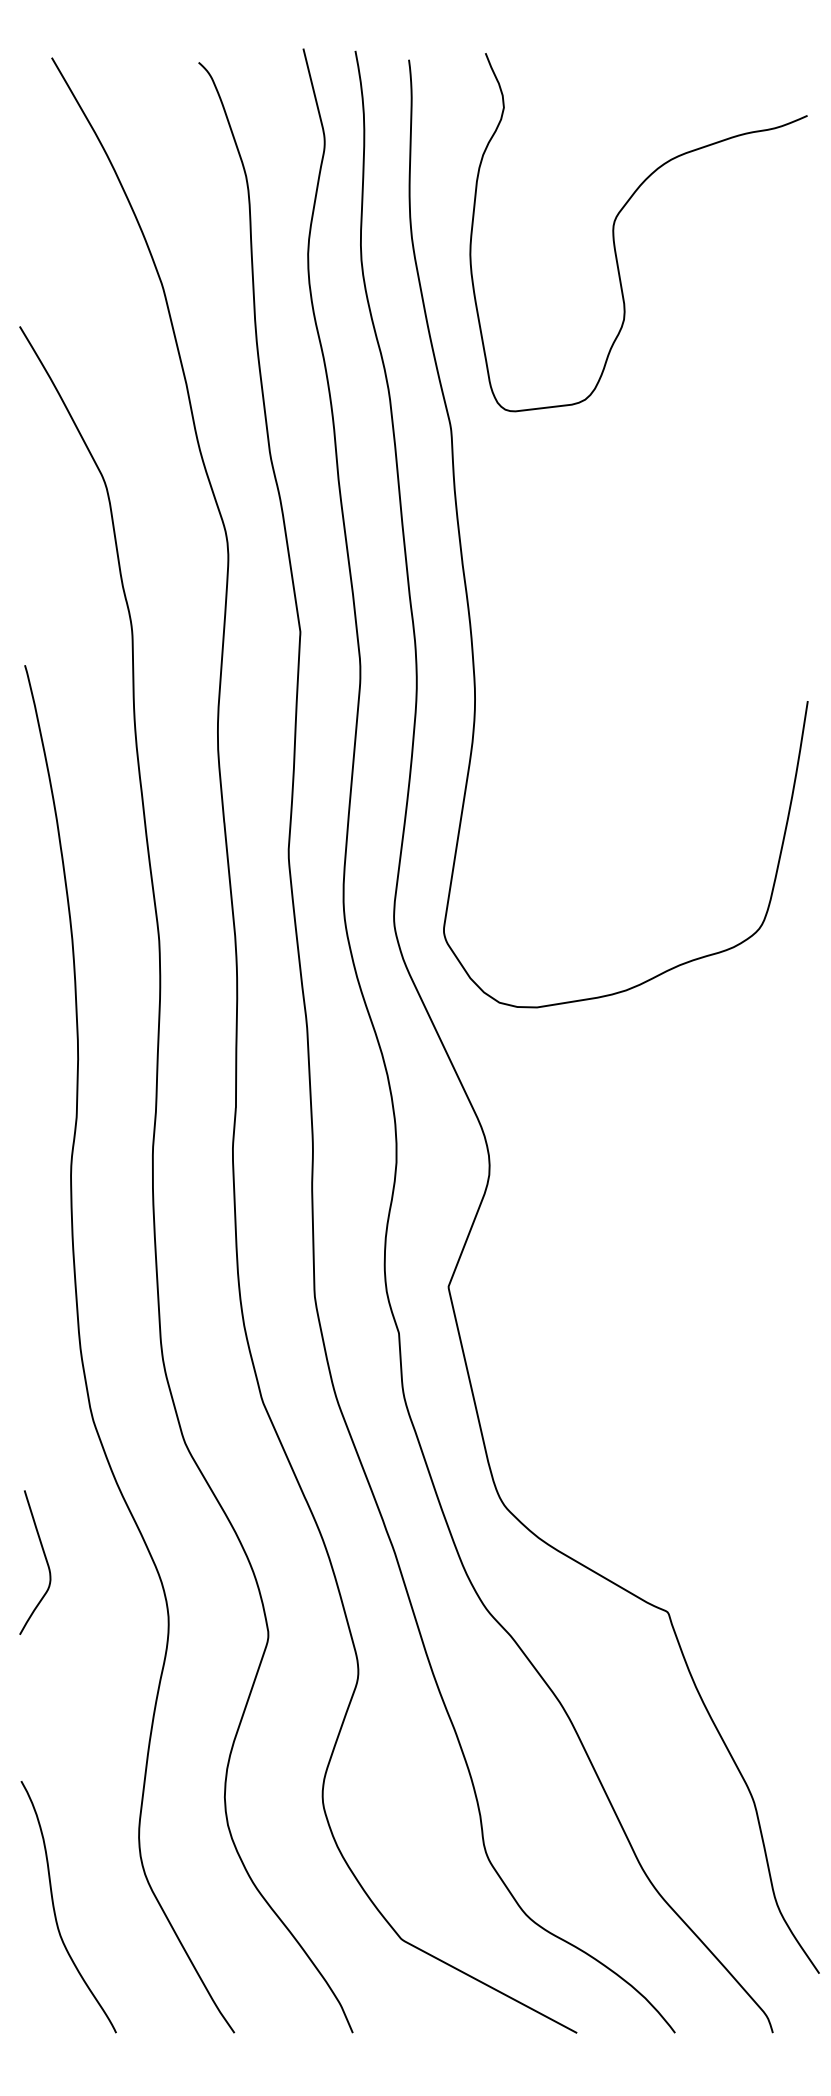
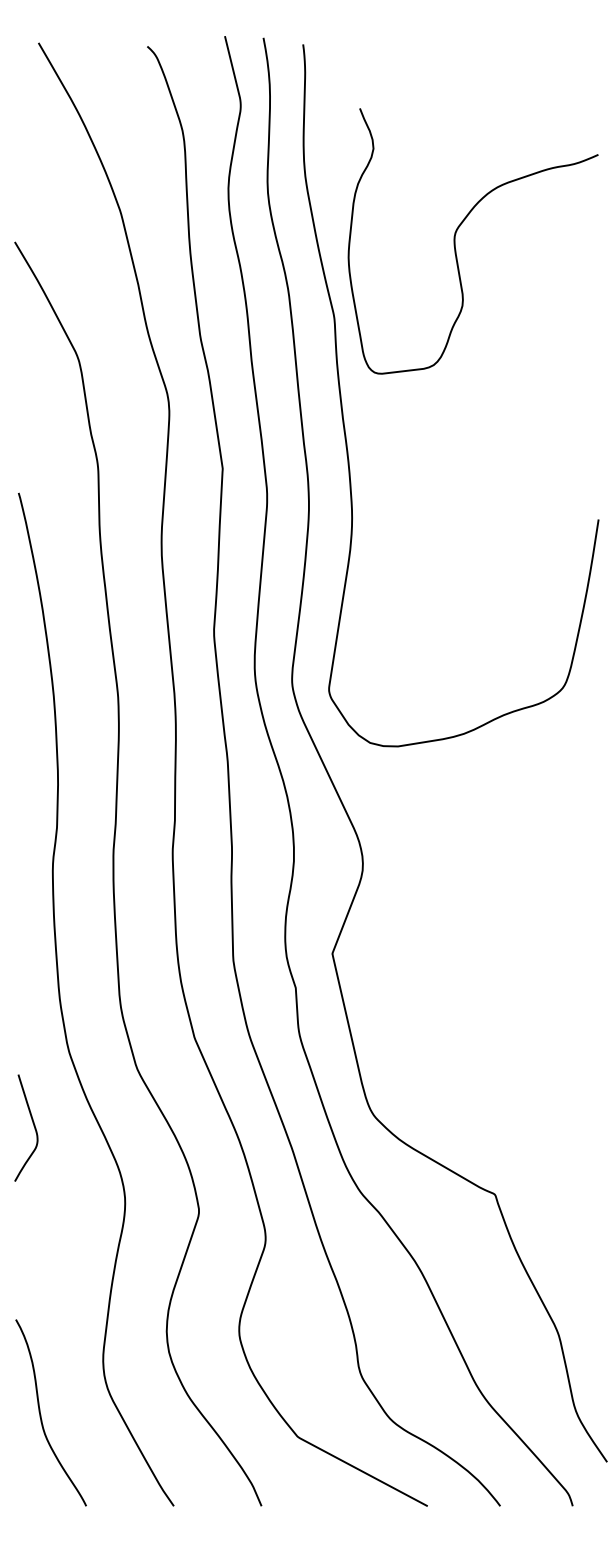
curve: (614, 232) -> (455, 241), moved
curve: (45, 1560) -> (33, 1126), moved

